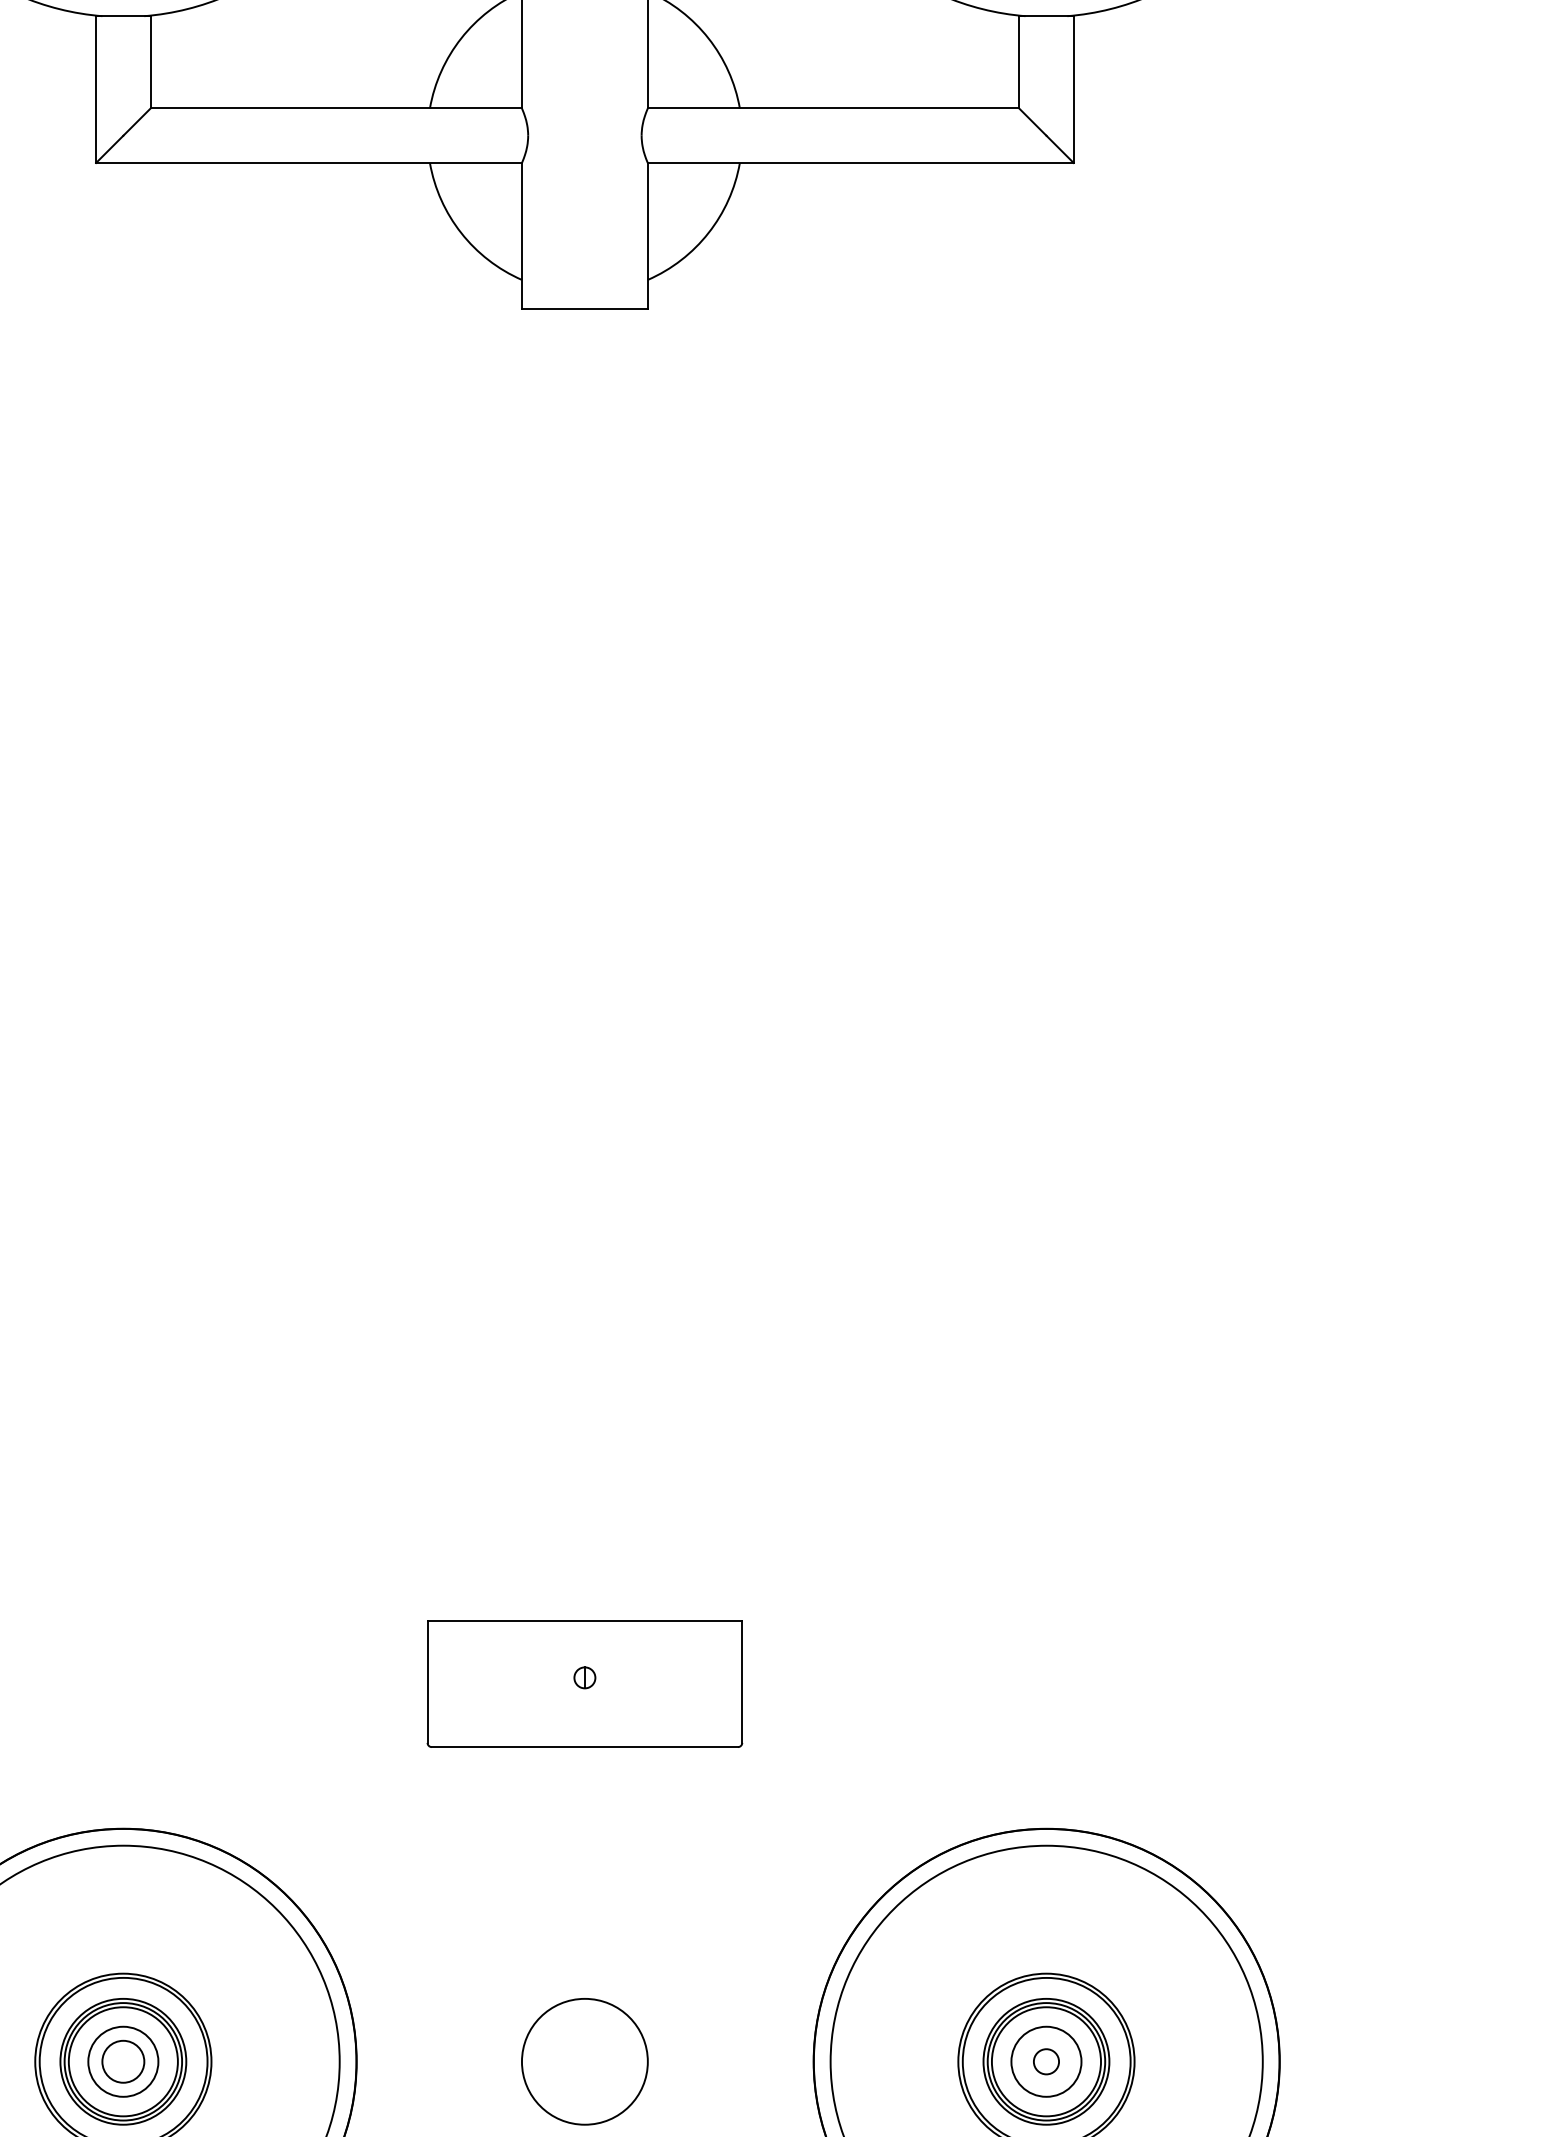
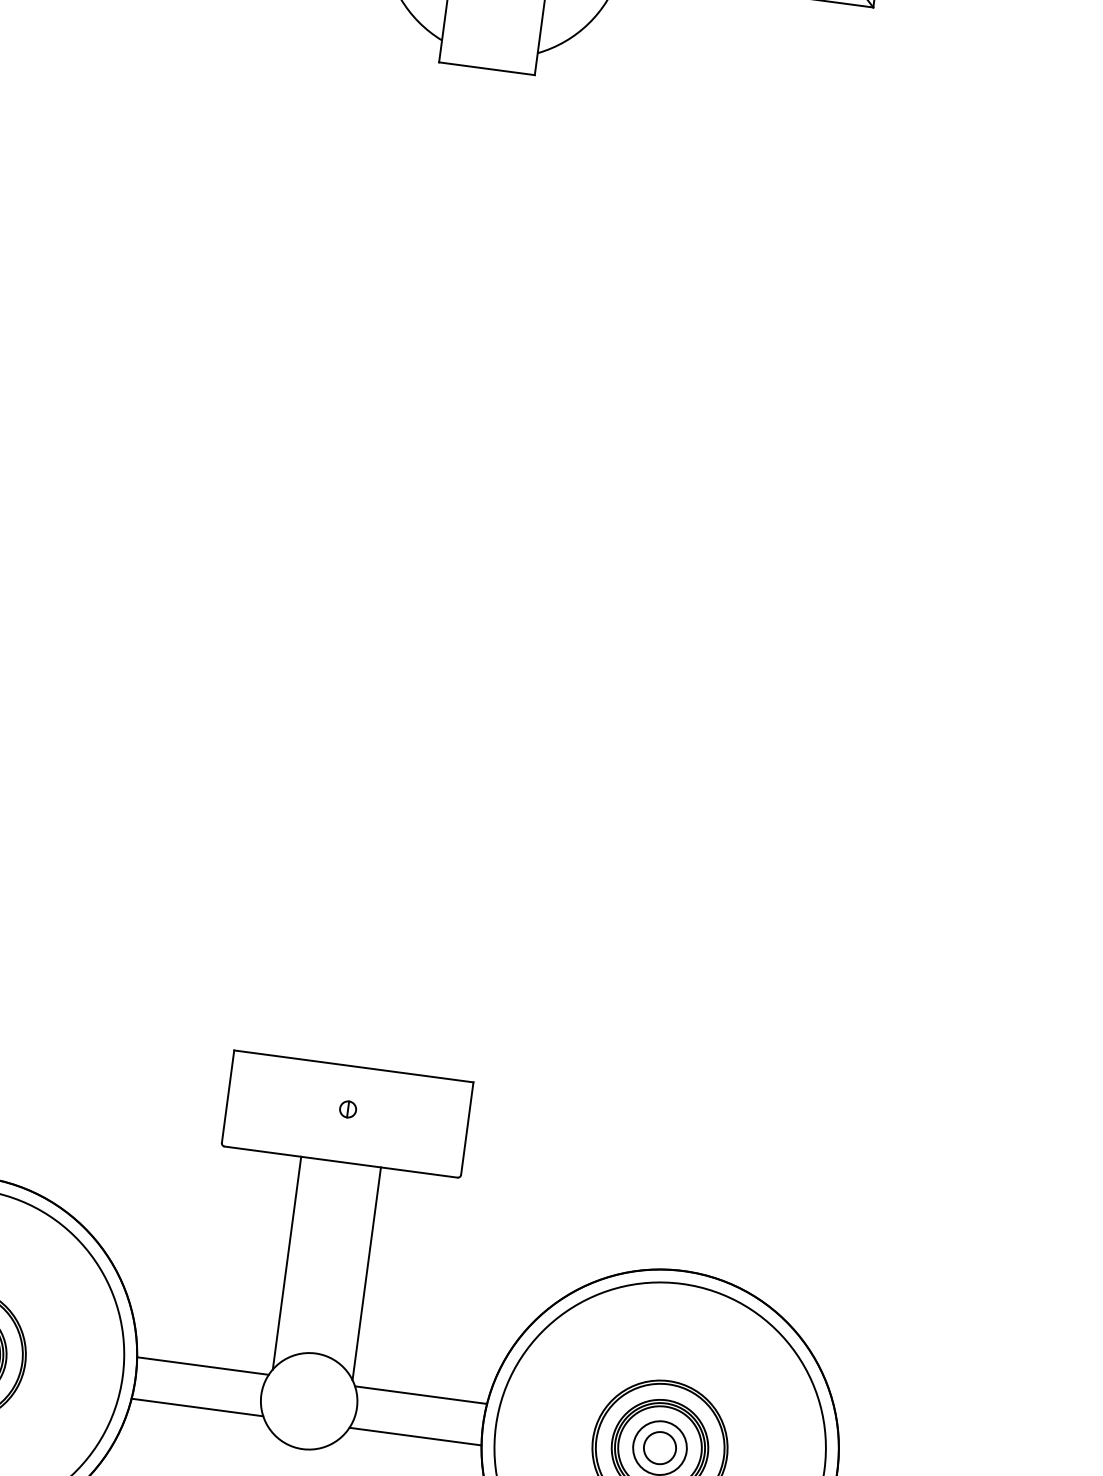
line: (532, 1887) -> (287, 1263), added
line: (637, 1887) -> (366, 1274), added
line: (441, 2034) -> (202, 1366), added
line: (728, 2034) -> (421, 1395), added
circle: (1046, 2061) -> (660, 1447), size x1.67
line: (441, 2089) -> (197, 1407), added
line: (728, 2089) -> (415, 1436), added

